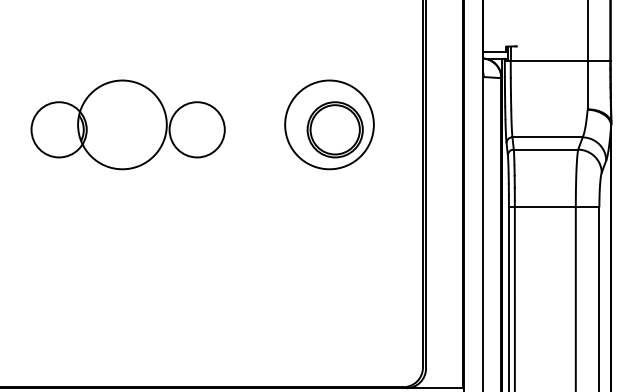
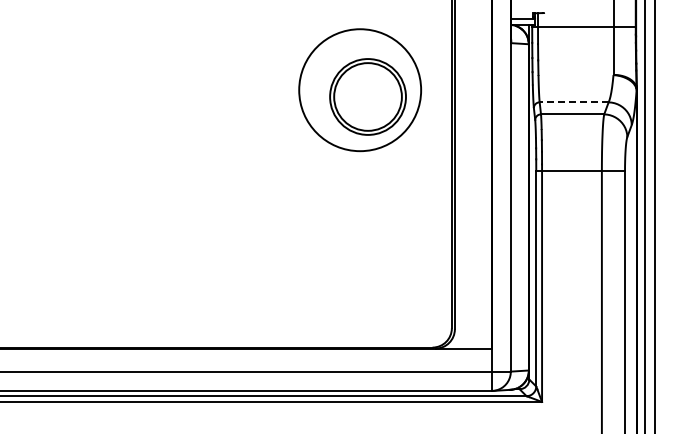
part: (128, 124) -> (162, 89), removed
part: (328, 124) -> (359, 89), size x1.4
line: (546, 137) -> (573, 102), solid -> dashed

